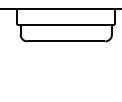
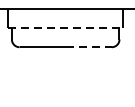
line: (66, 25) -> (65, 28), solid -> dashed
line: (85, 41) -> (88, 47), solid -> dashed

